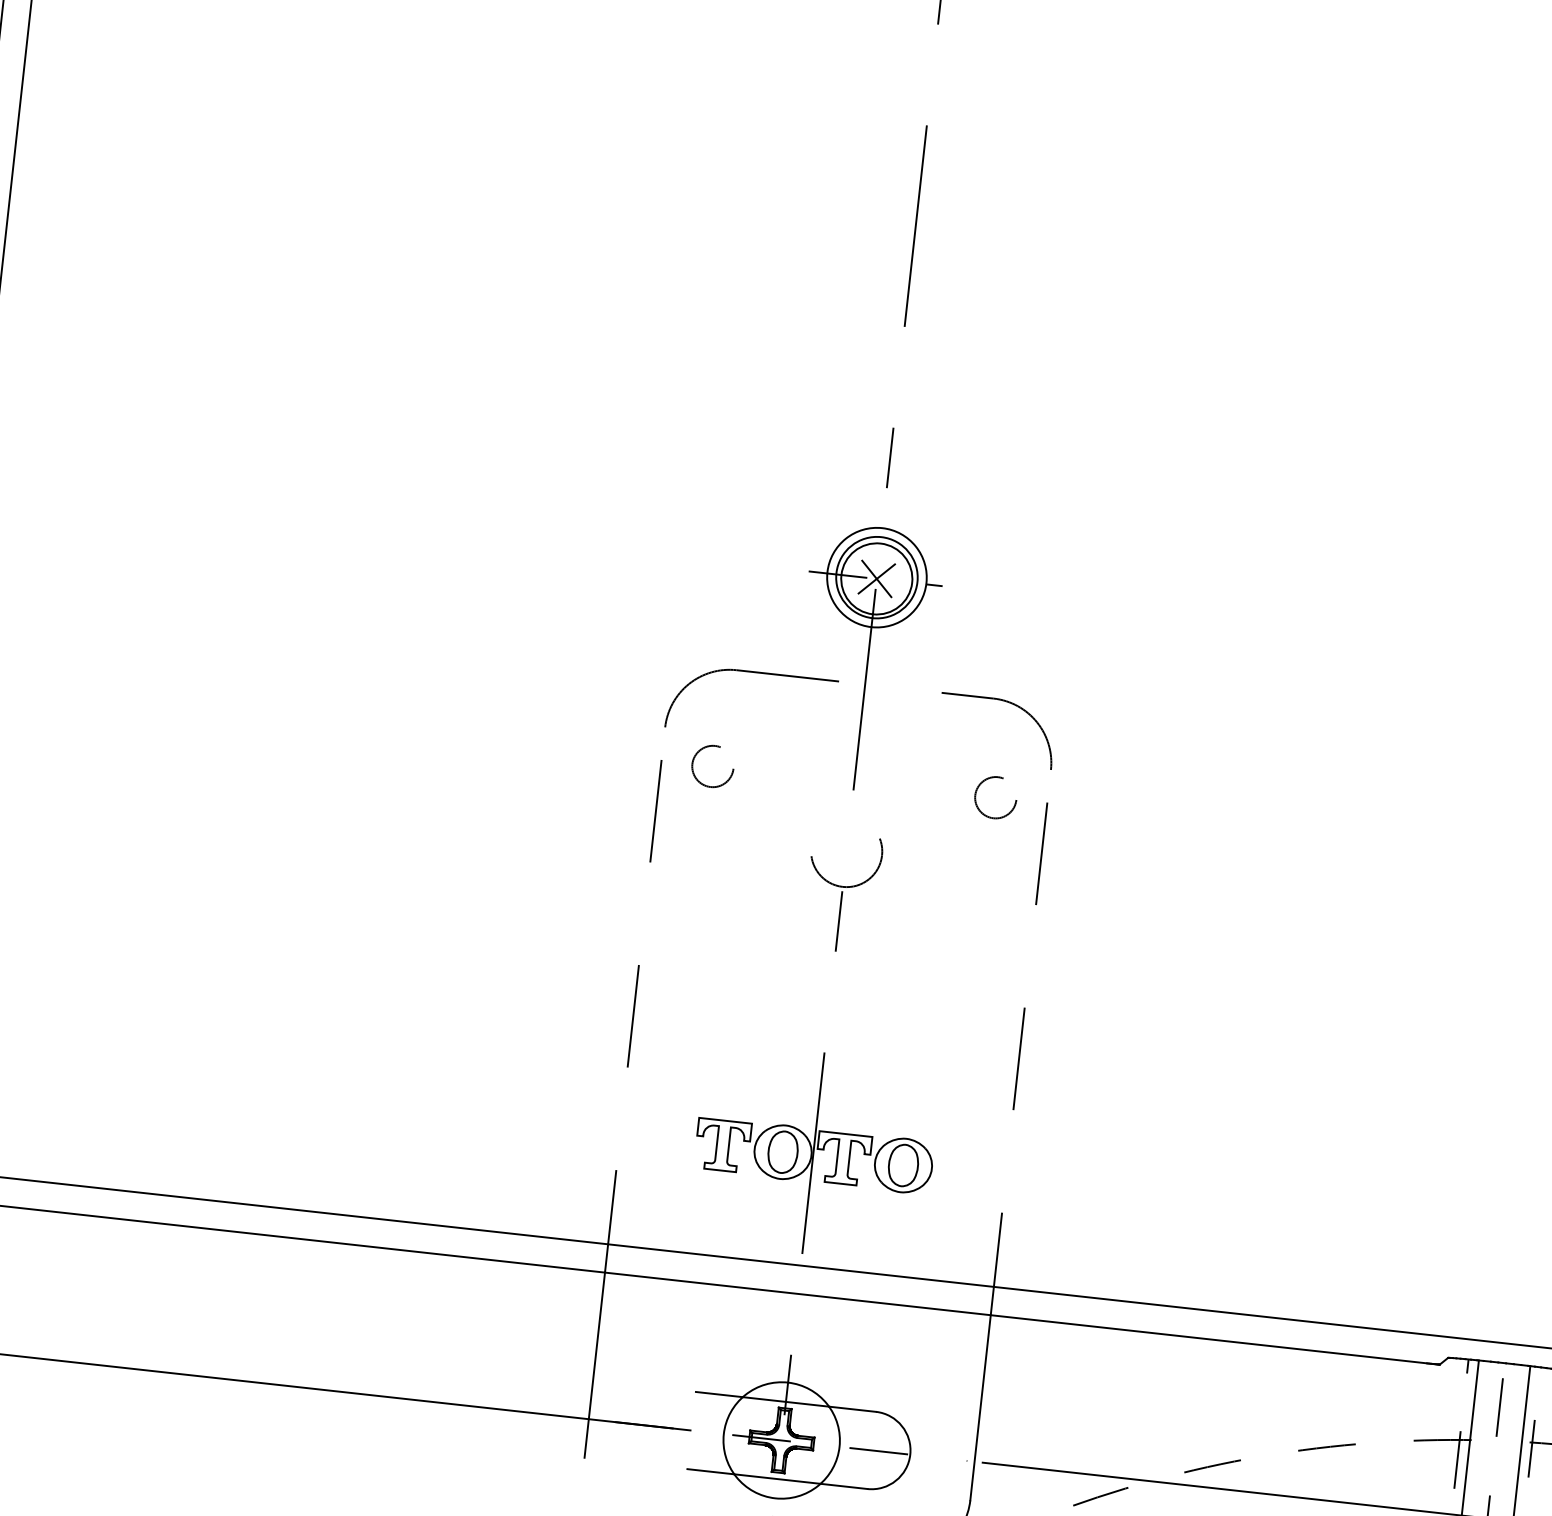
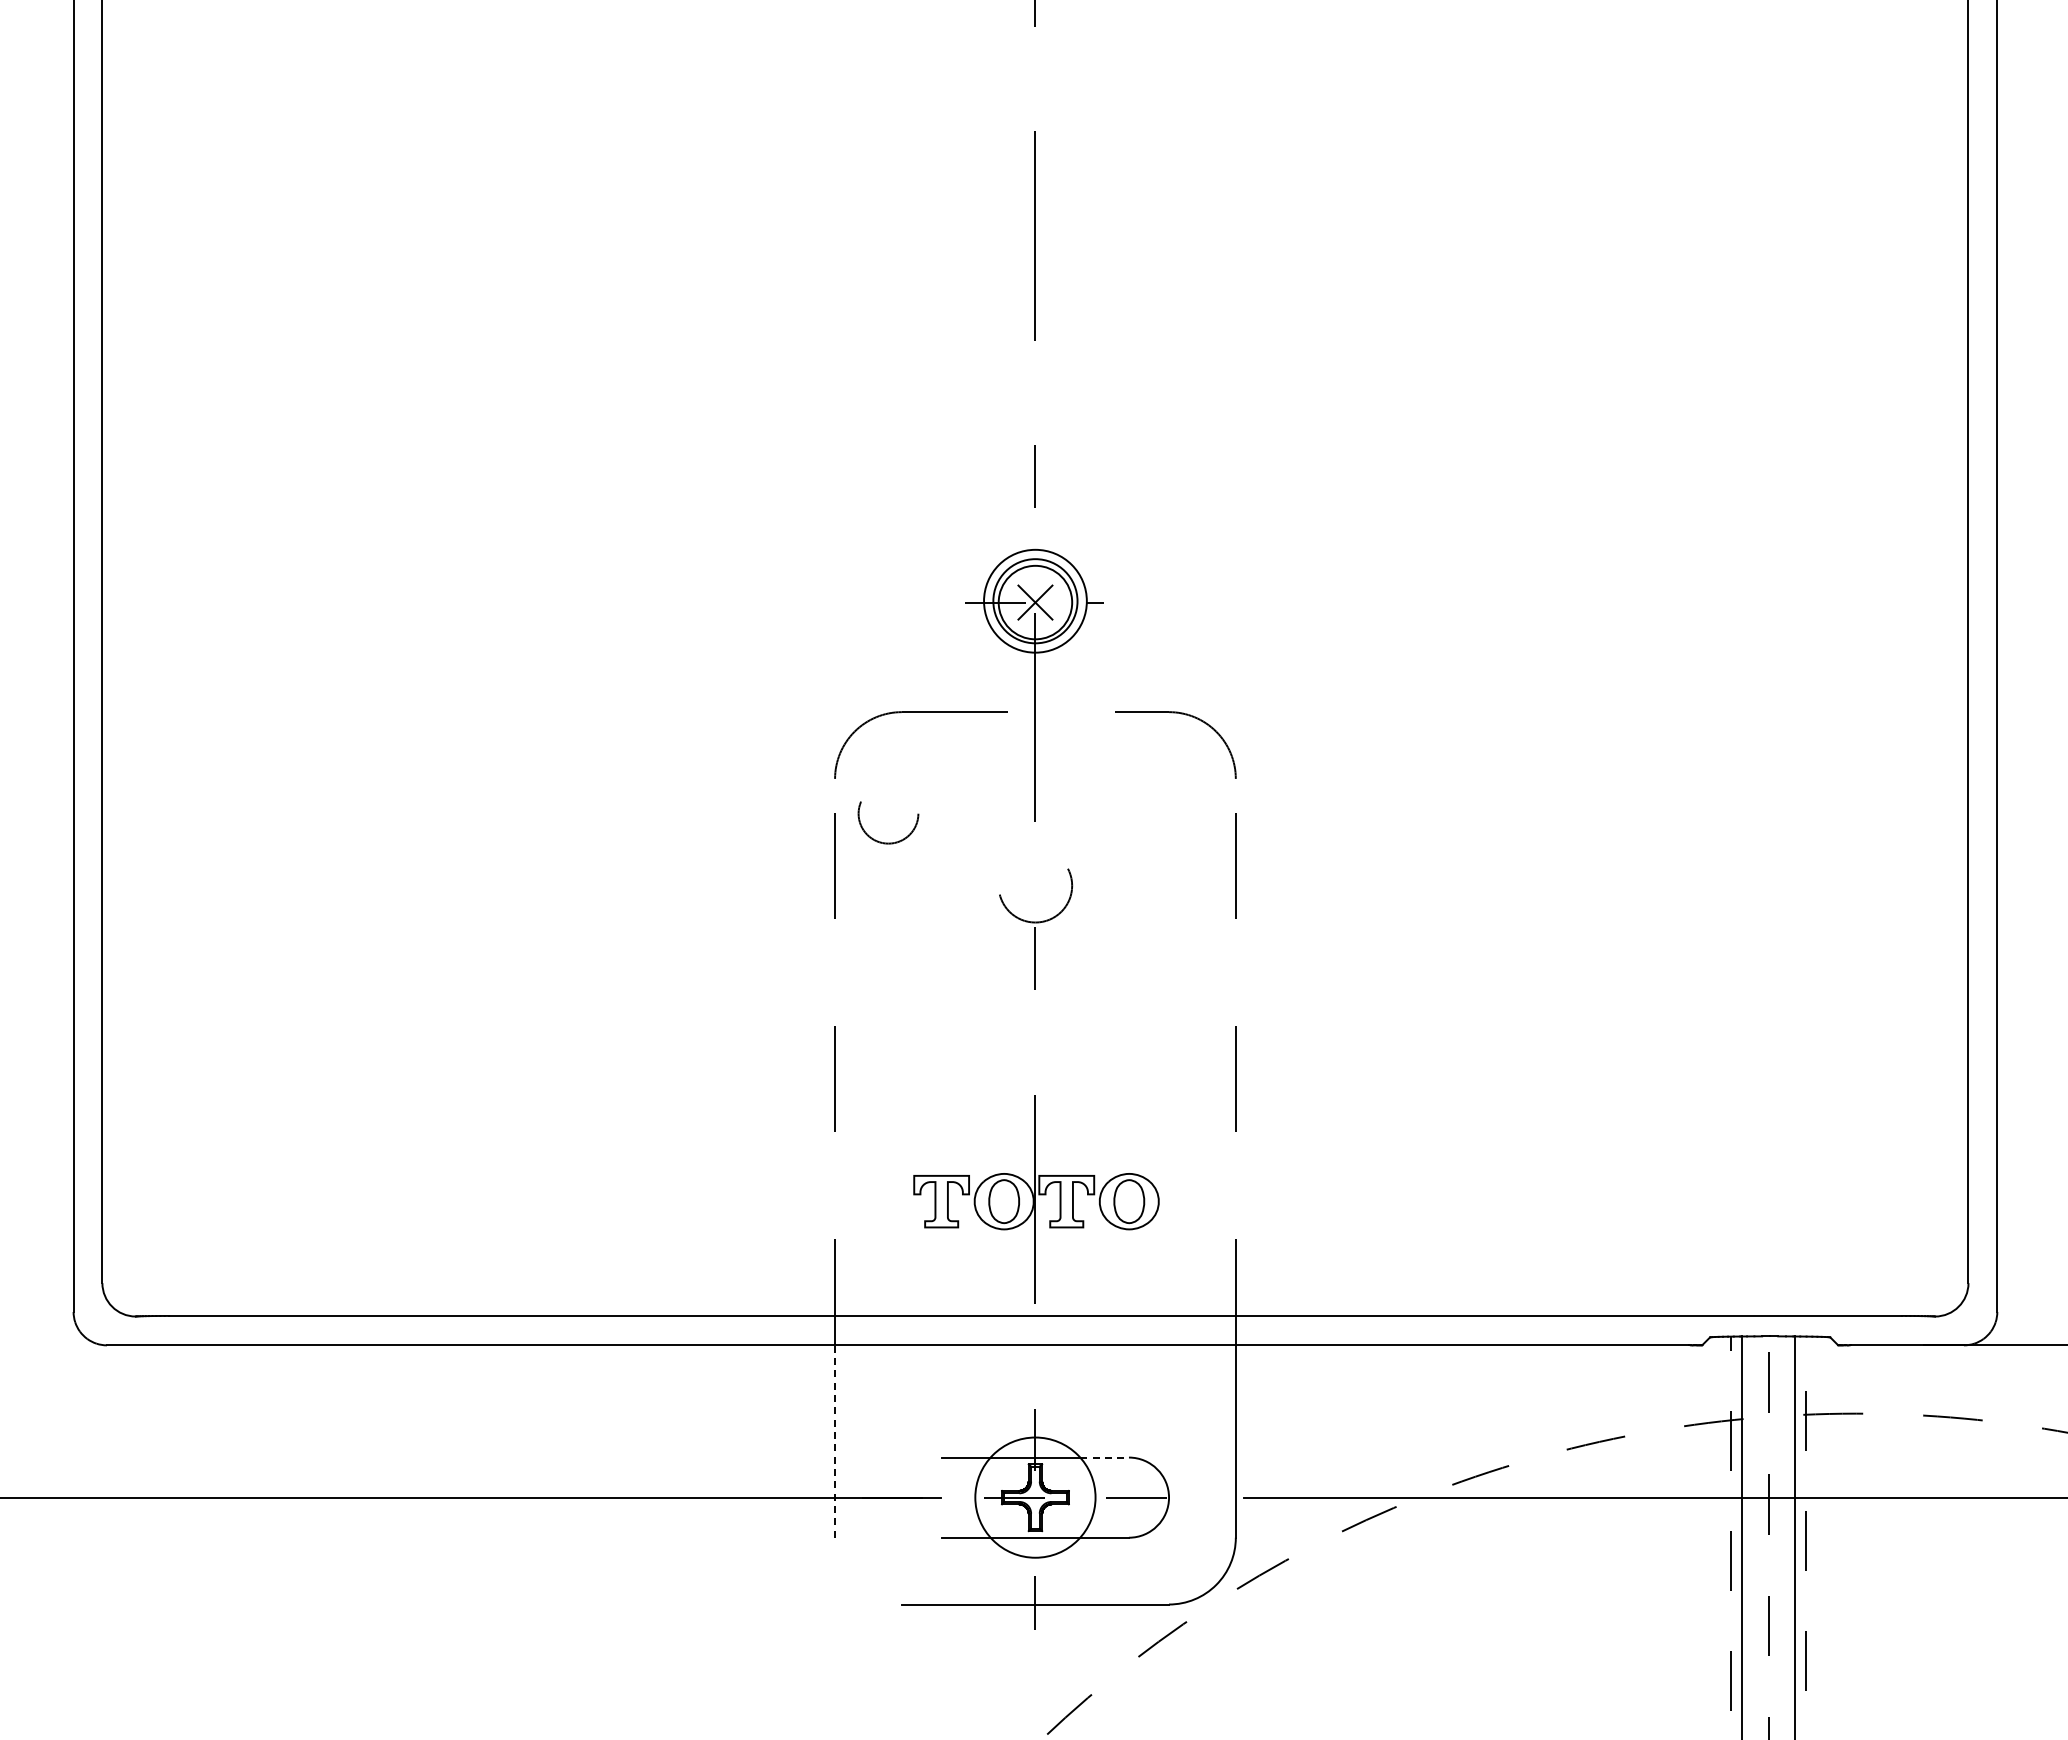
circle: (712, 766) -> (888, 813), size x1.4
part: (992, 778) -> (1176, 794), removed
line: (595, 1365) -> (835, 1441), solid -> dashed
line: (853, 1409) -> (1105, 1457), solid -> dashed

